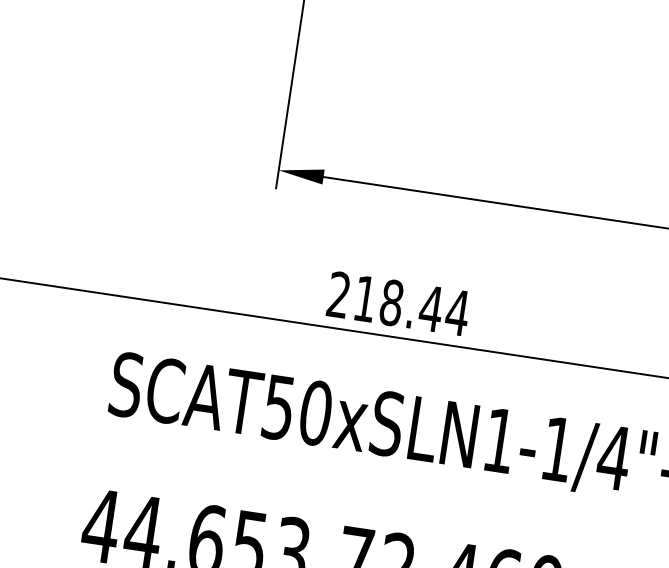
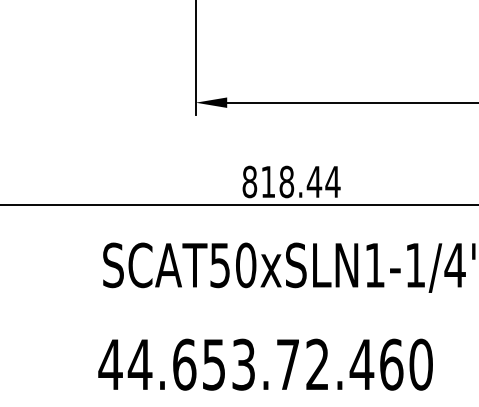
text: (338, 294) -> (249, 181), 218.44 -> 818.44

